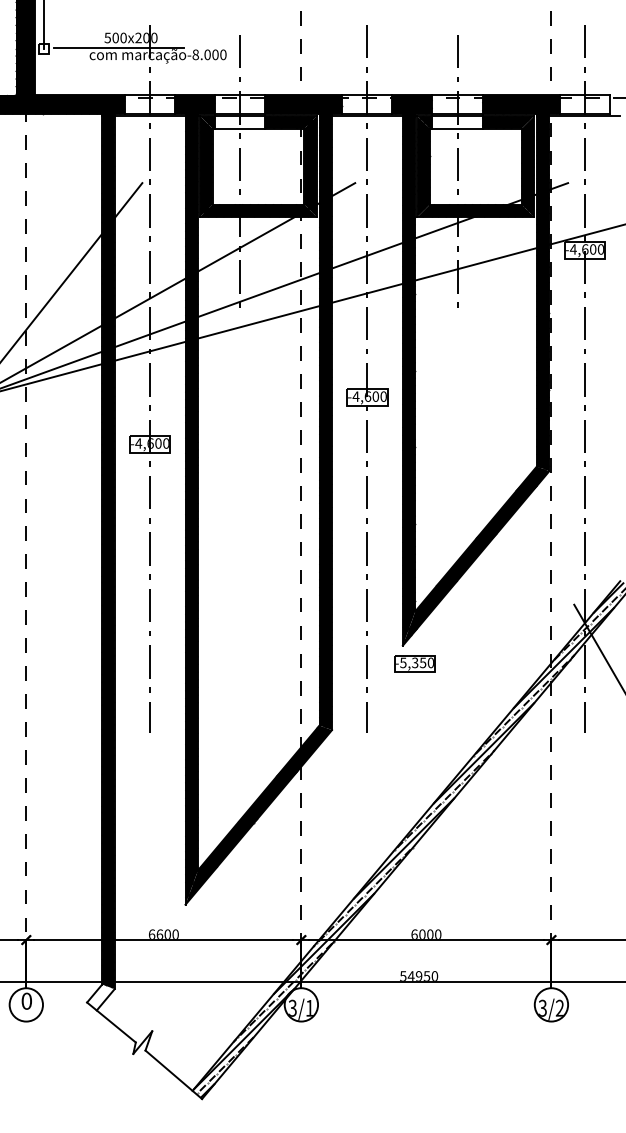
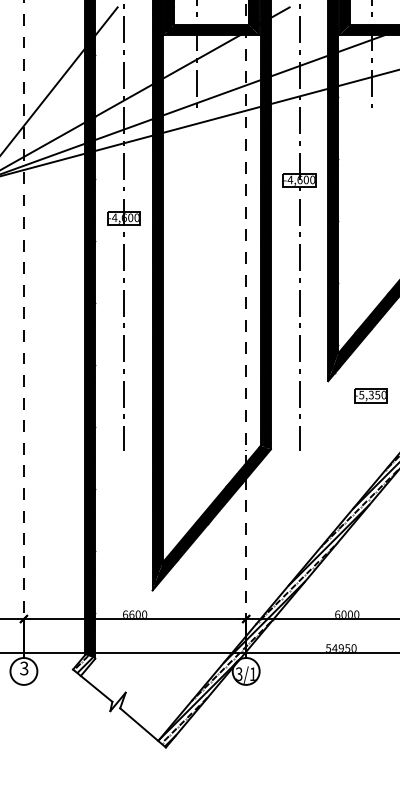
part: (414, 663) -> (370, 395), moved
hatch: (99, 995) -> (83, 663), added
text: (26, 1000) -> (24, 667), 0 -> 3

